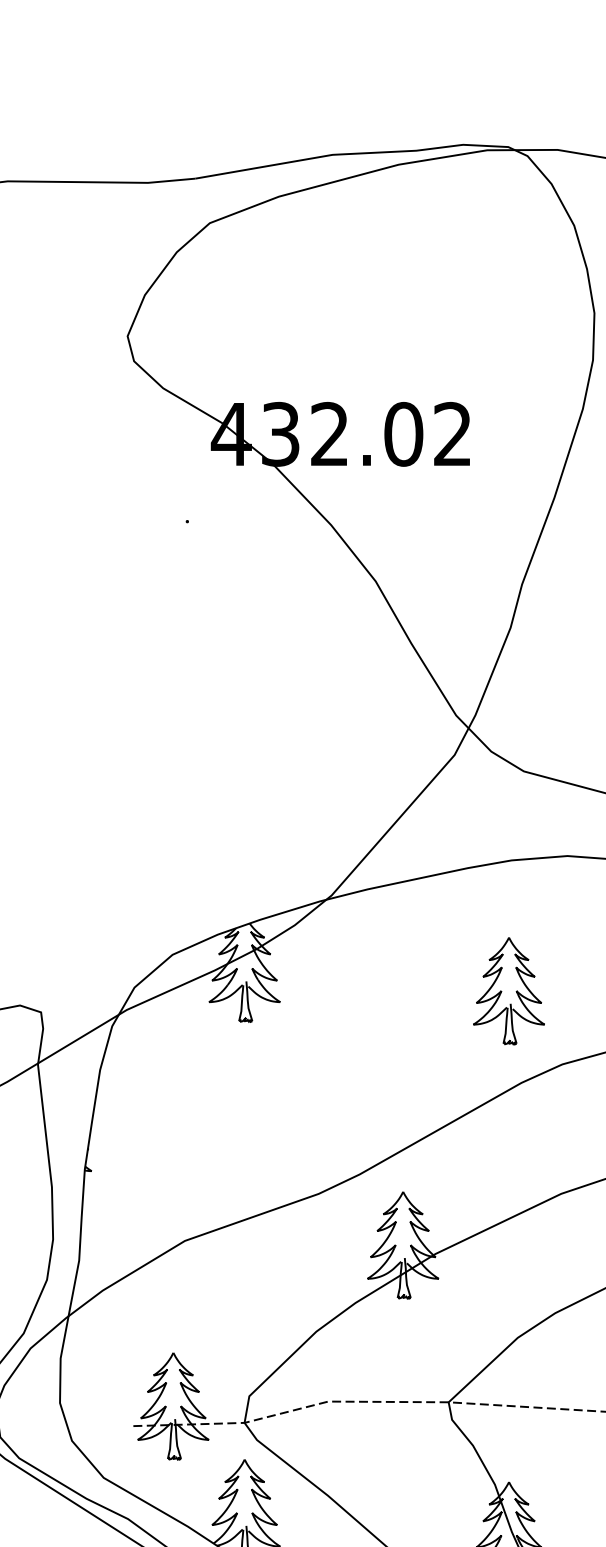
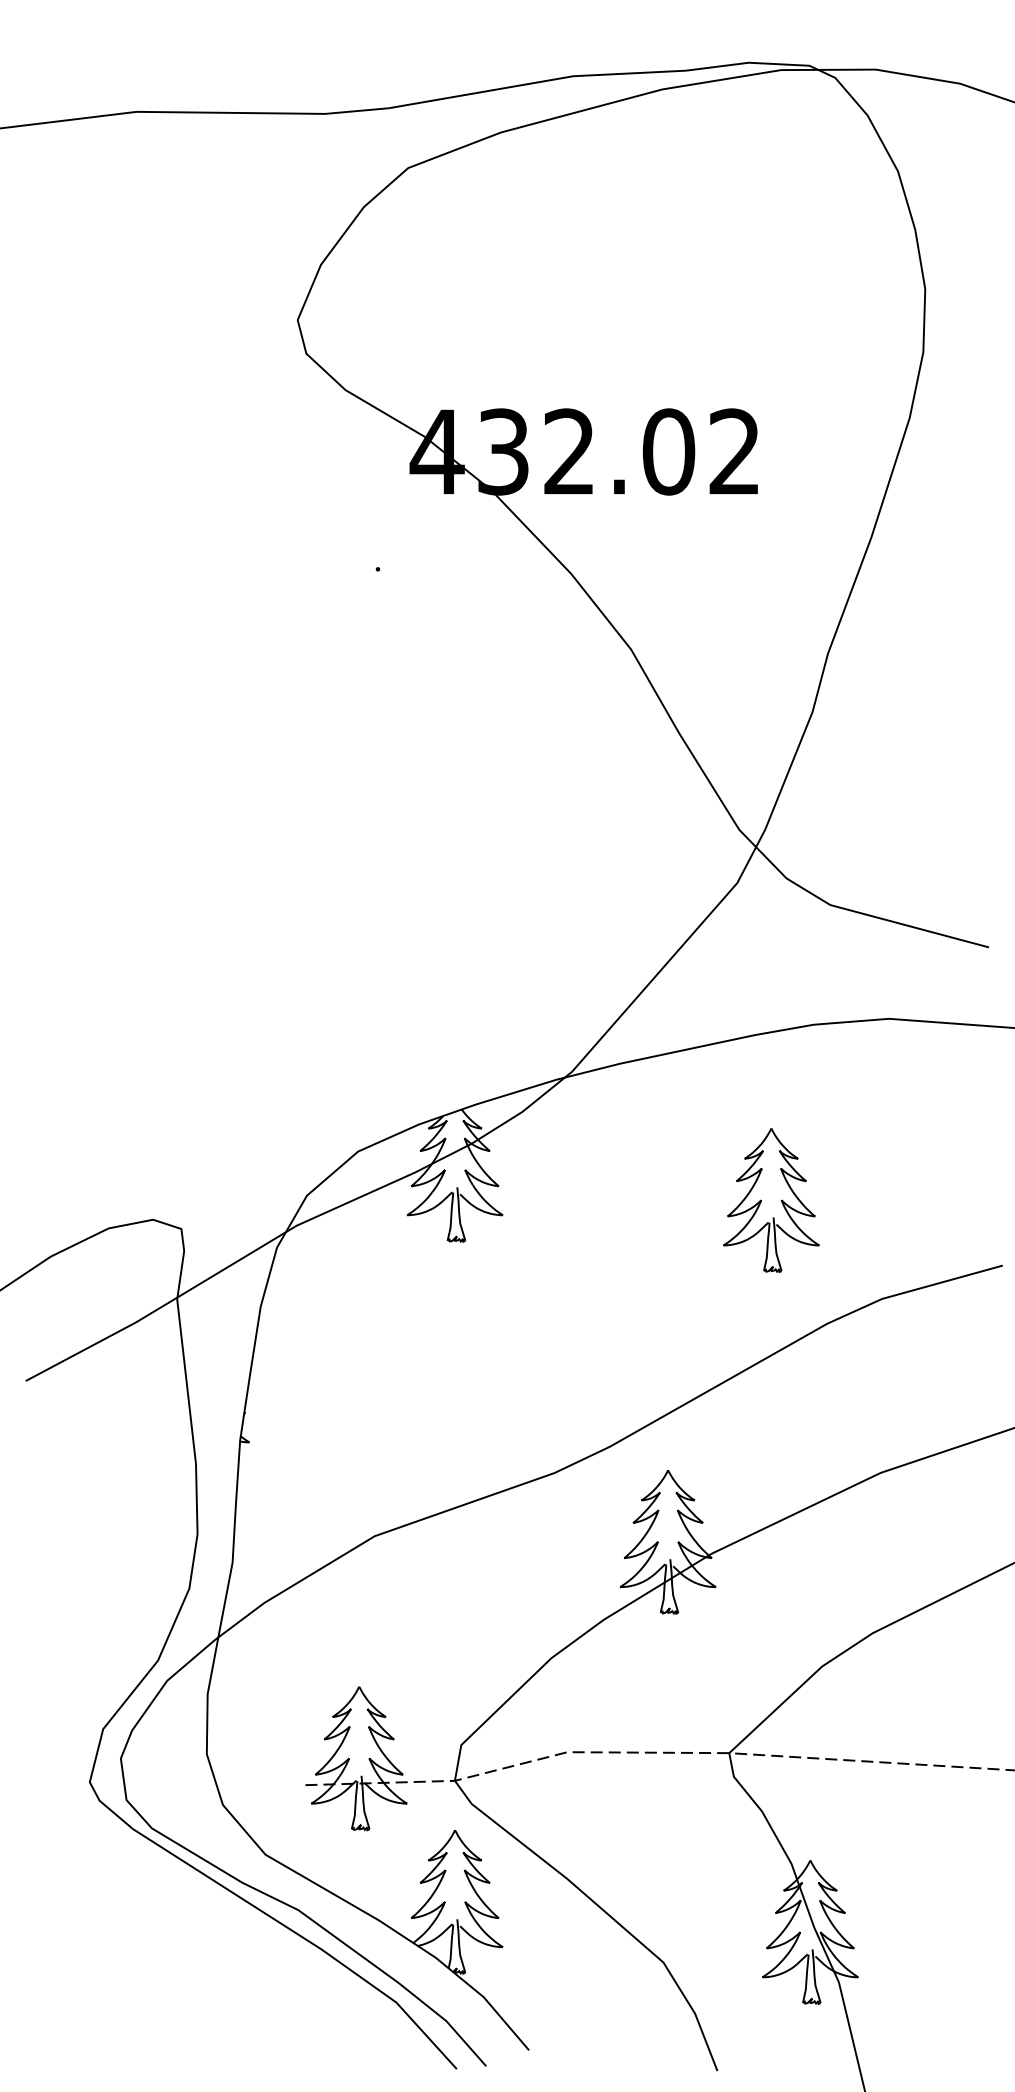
part: (509, 991) -> (771, 1200), moved

